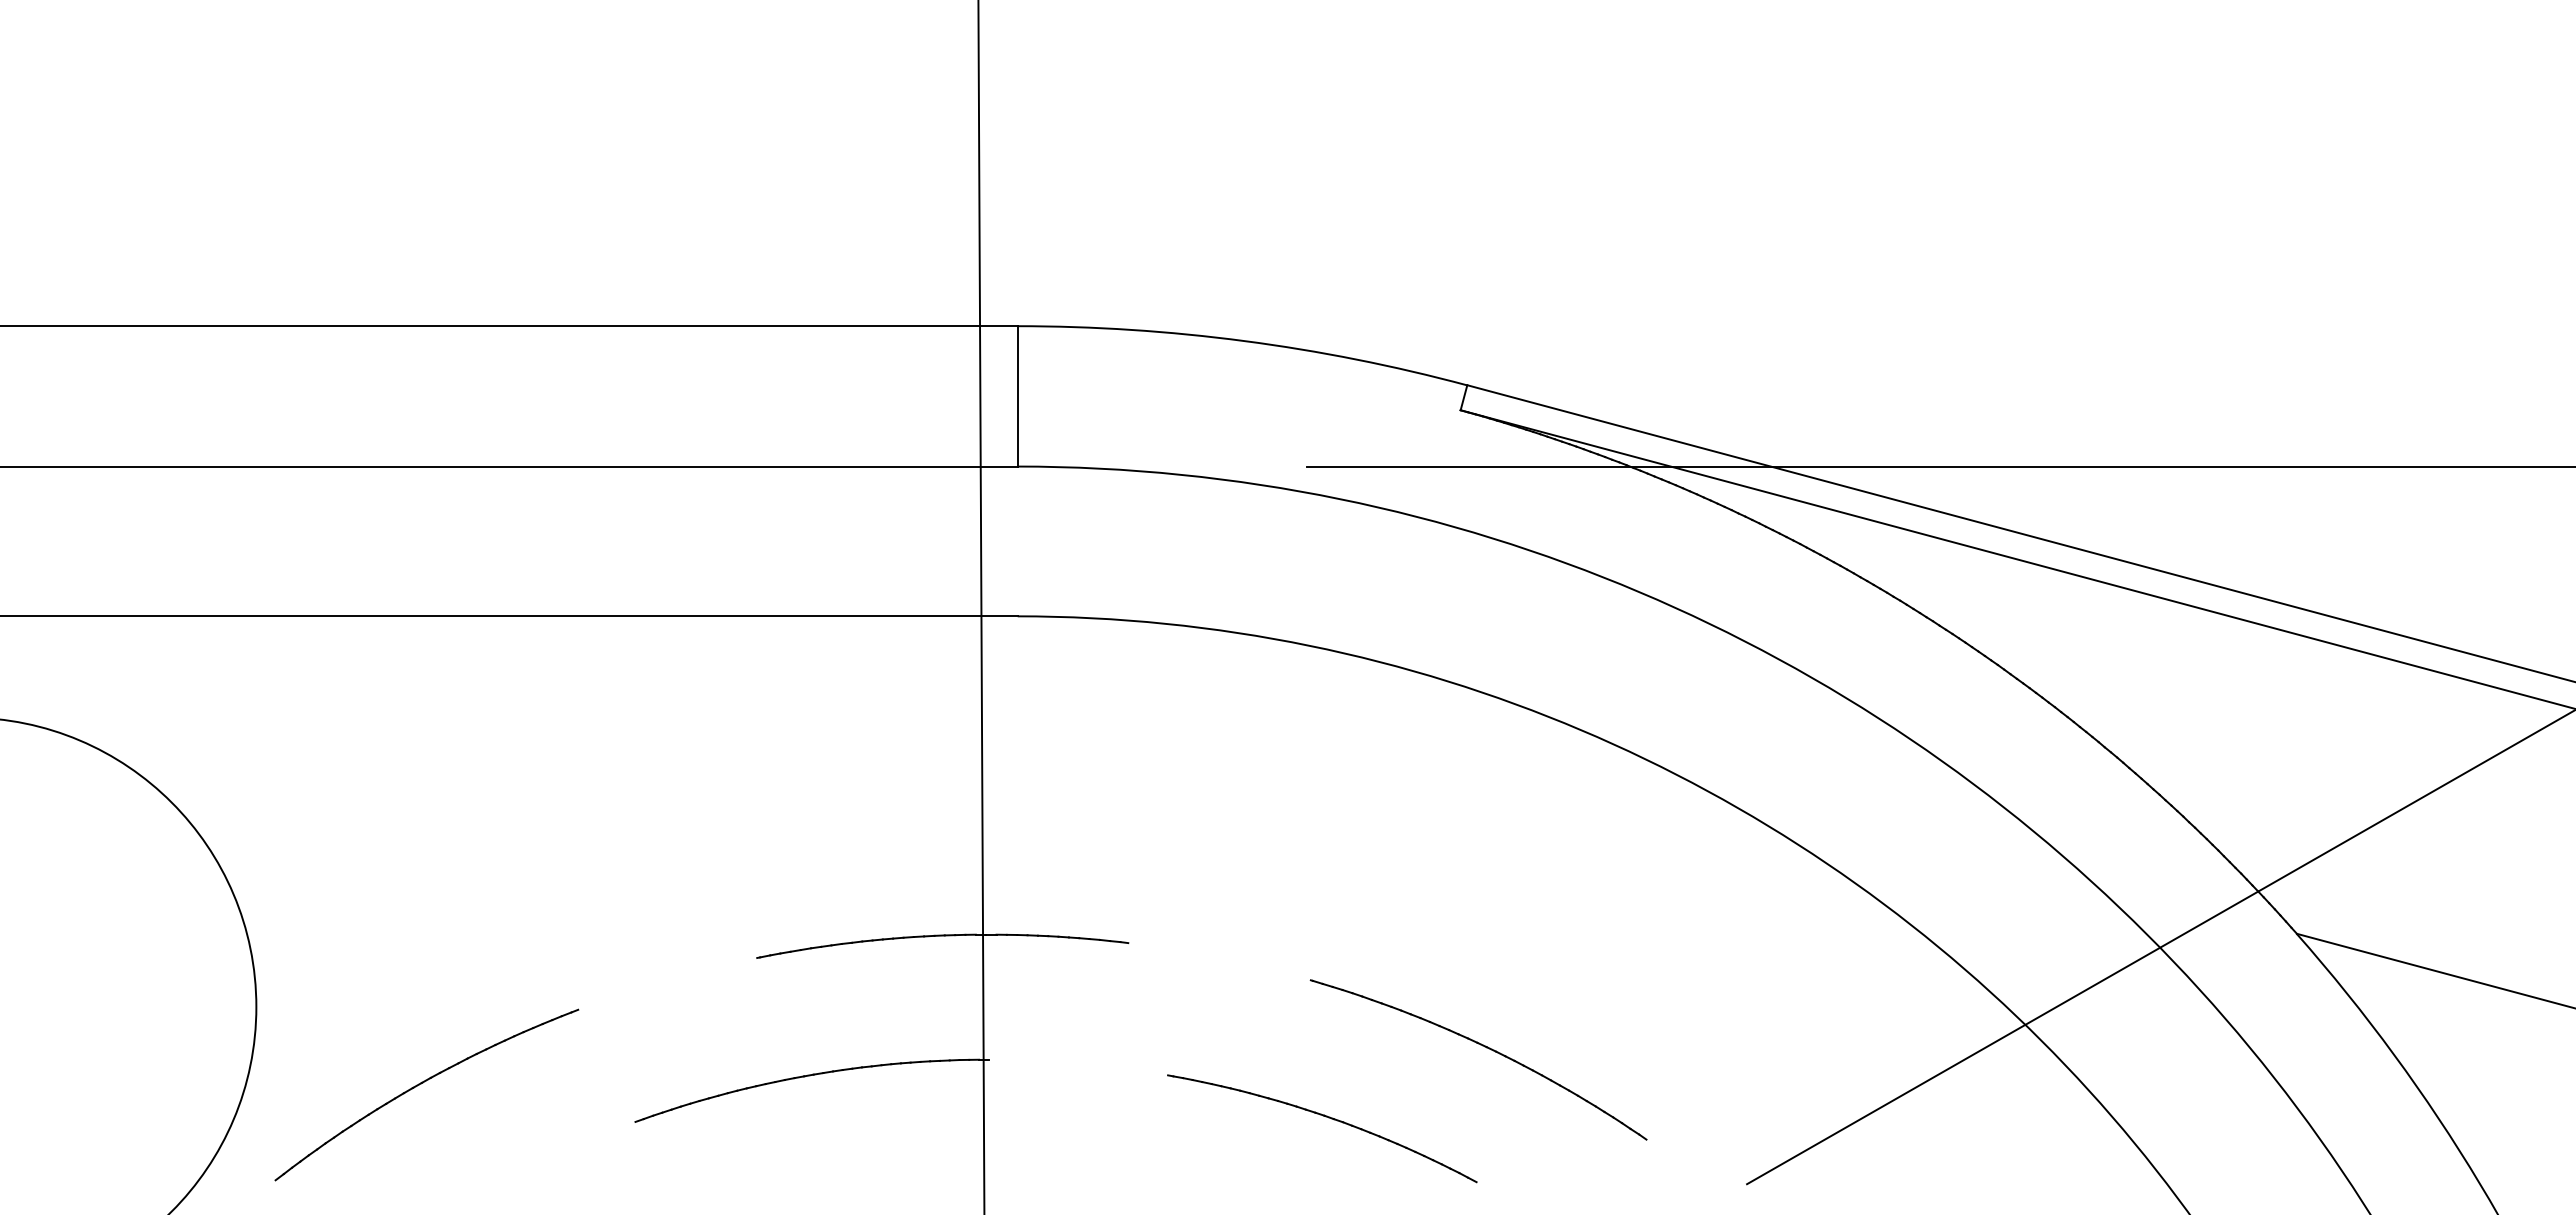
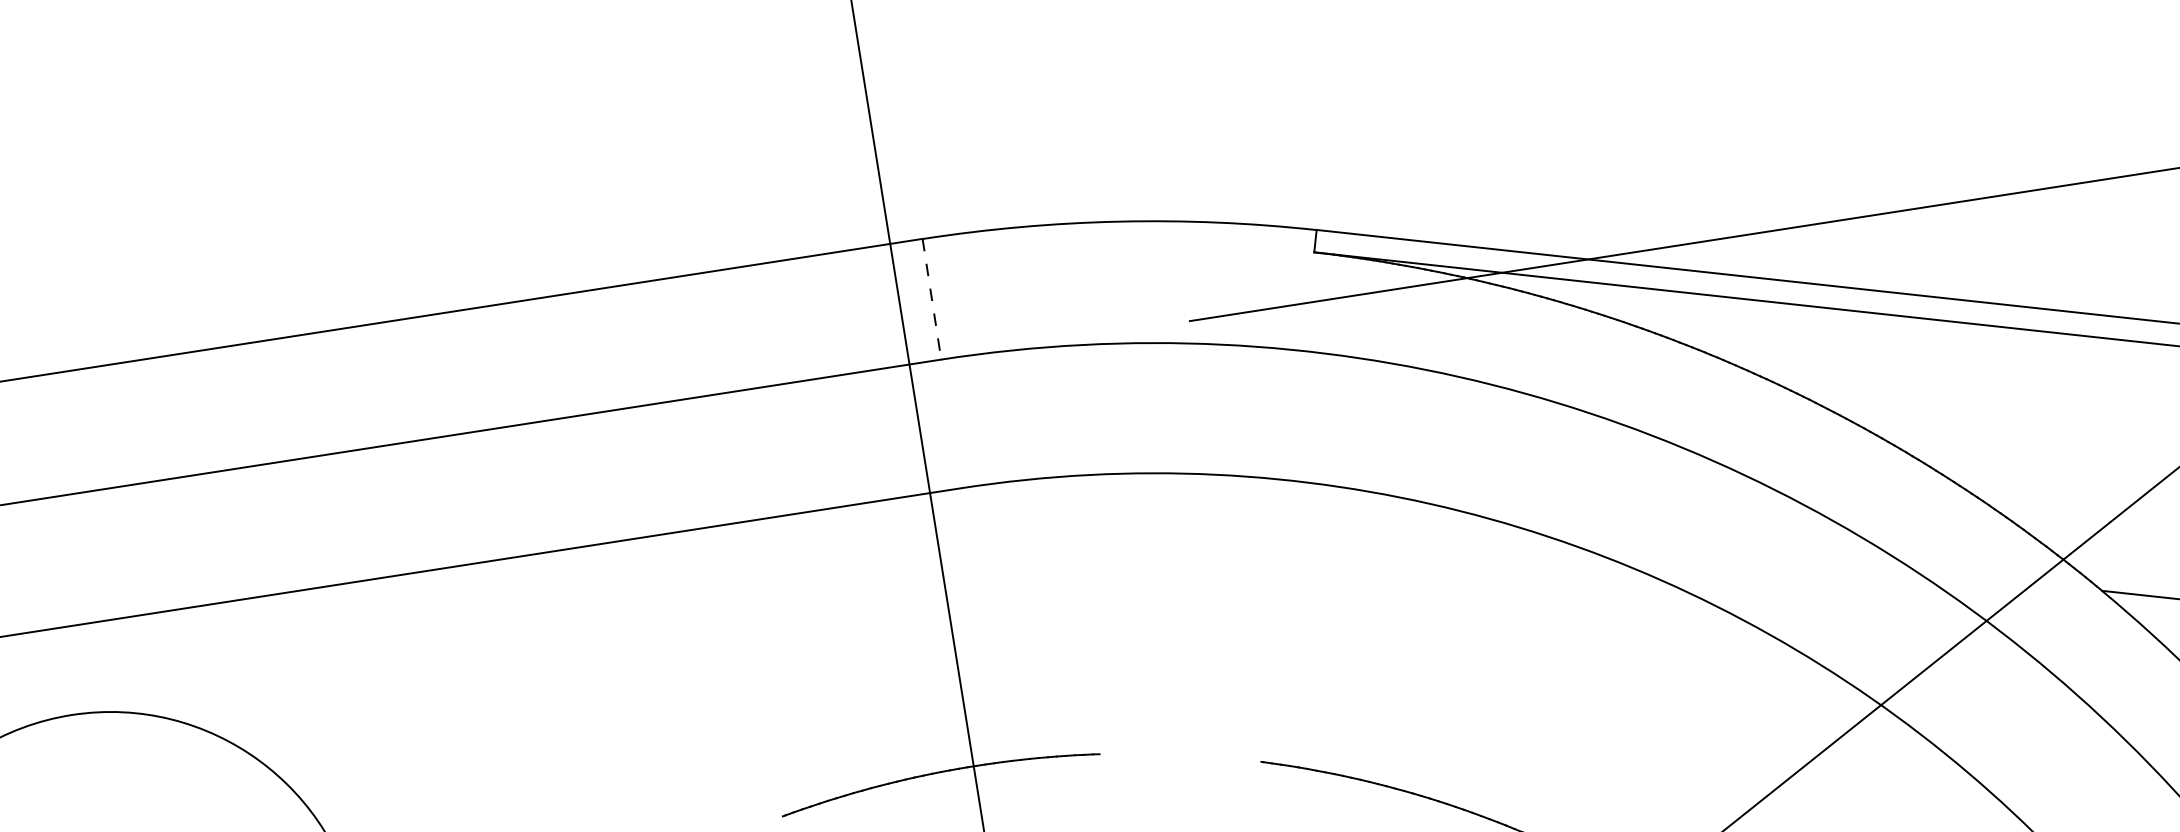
line: (1017, 396) -> (931, 299), solid -> dashed

